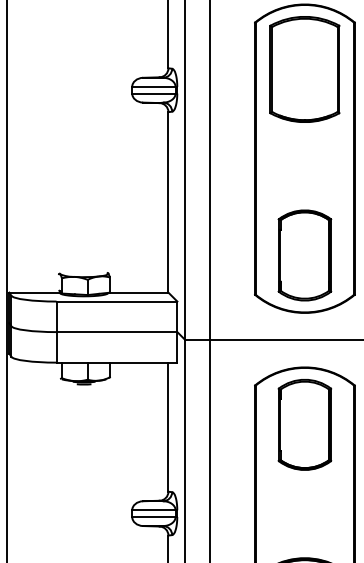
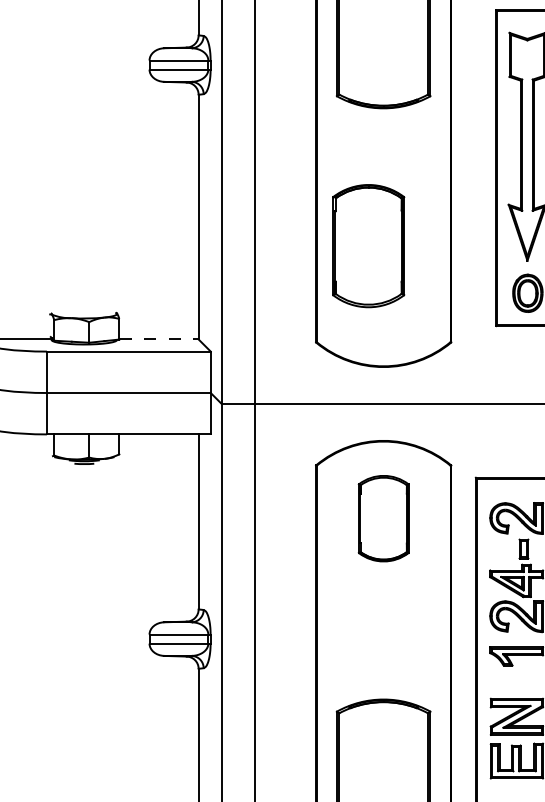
part: (304, 255) -> (368, 246), moved
line: (139, 292) -> (159, 339), solid -> dashed
part: (304, 424) -> (383, 518), size x0.7

